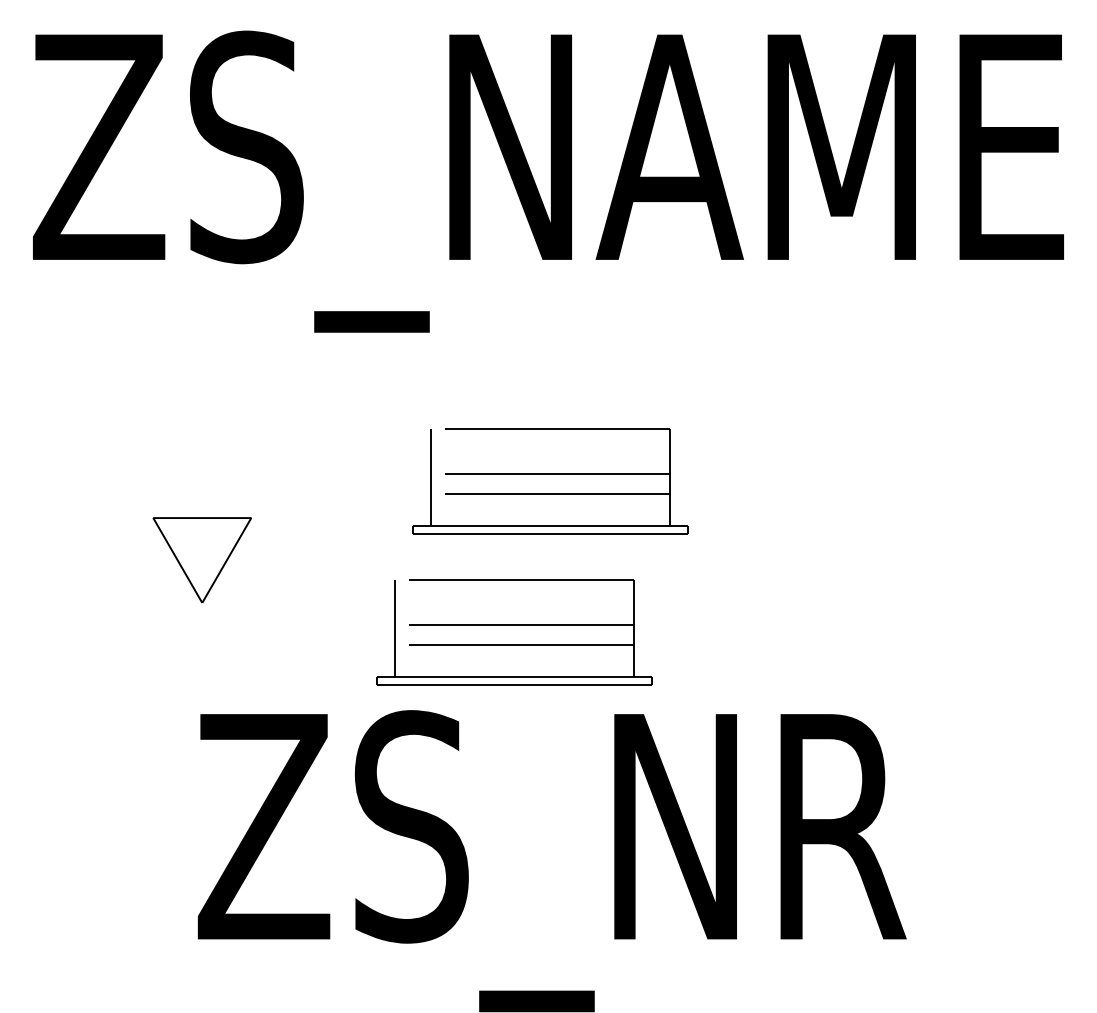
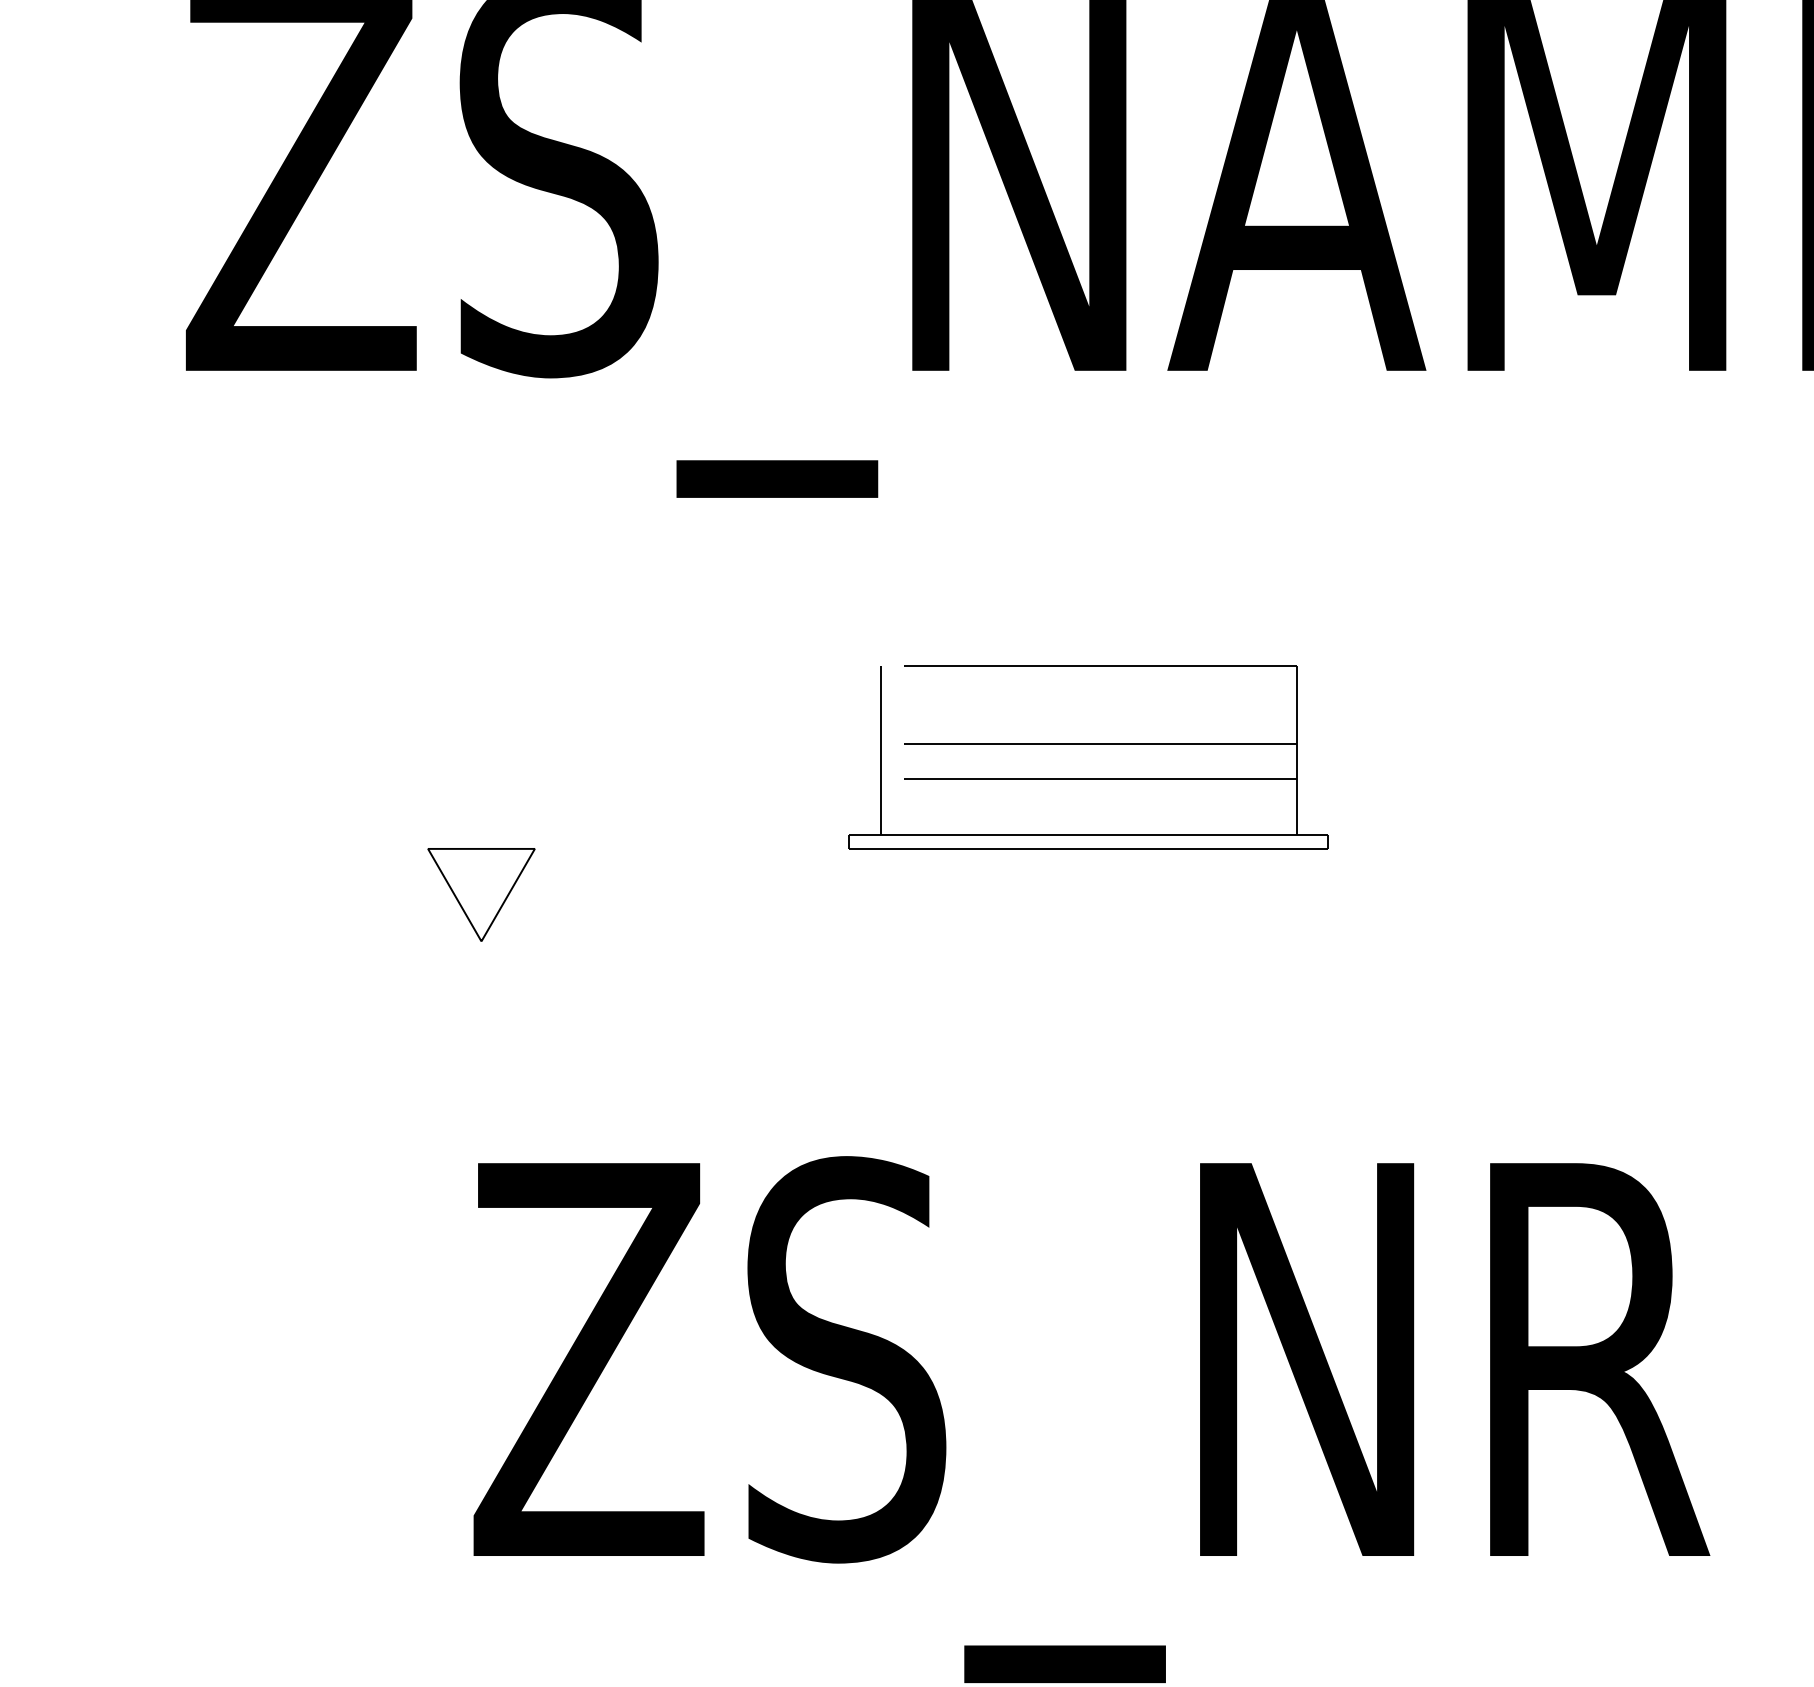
part: (202, 560) -> (481, 895), size x0.62
part: (514, 625) -> (1025, 1008), removed

